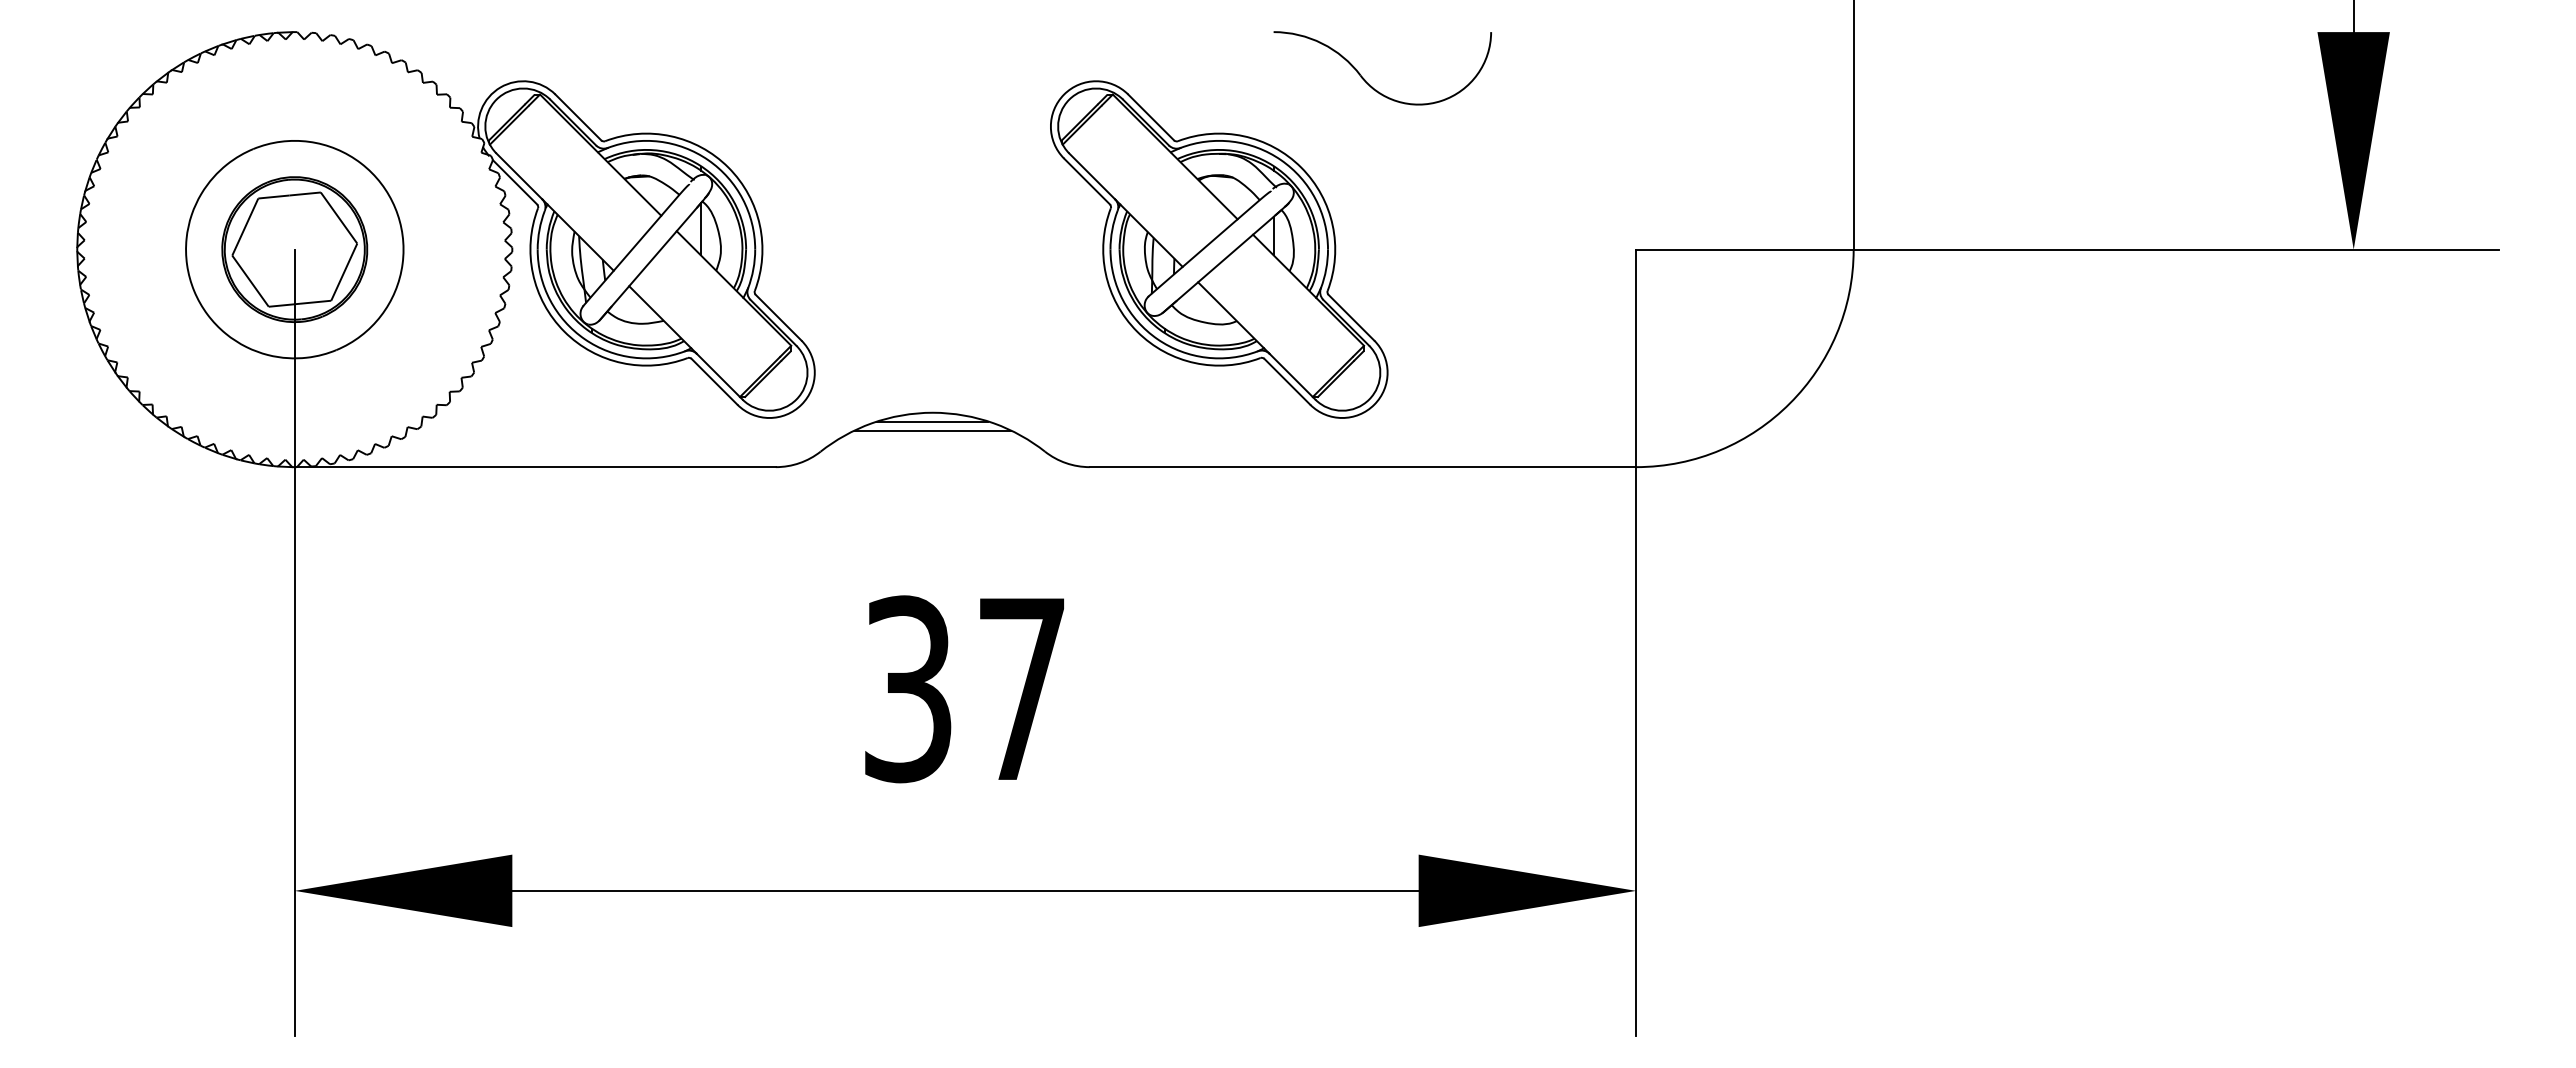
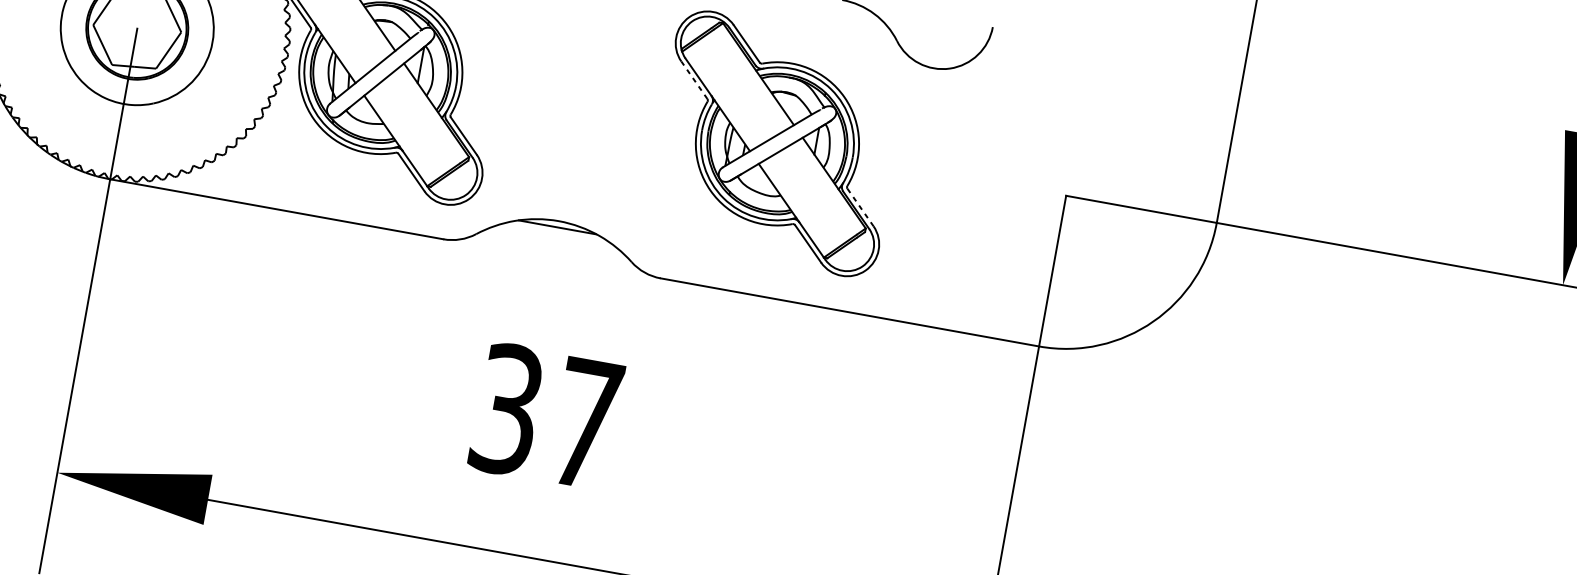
line: (1086, 181) -> (694, 80), solid -> dashed
line: (1351, 318) -> (860, 208), solid -> dashed
line: (932, 430) -> (556, 233), removed

